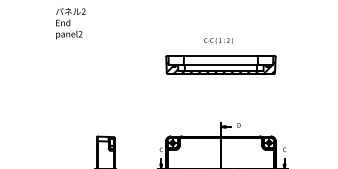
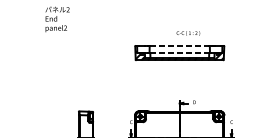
text: (218, 40) -> (188, 33), moved
line: (220, 56) -> (179, 46), solid -> dashed
line: (220, 65) -> (179, 53), solid -> dashed

